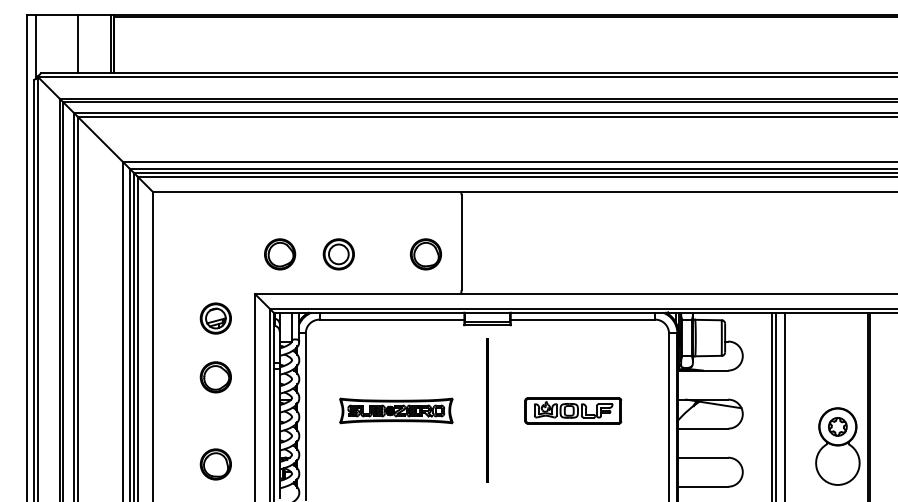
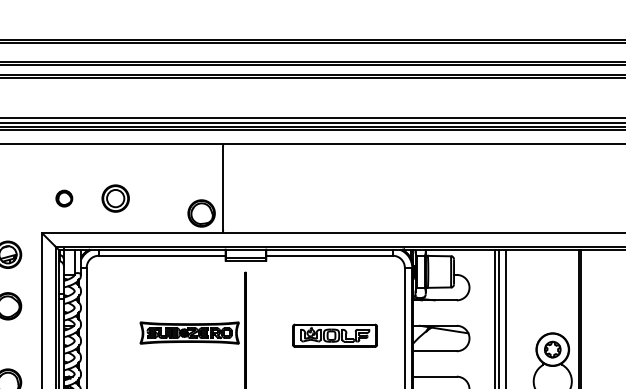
part: (280, 254) -> (64, 198), size x0.6
part: (425, 254) -> (201, 213), moved
part: (396, 410) -> (189, 332), moved
part: (573, 410) -> (335, 335), moved

